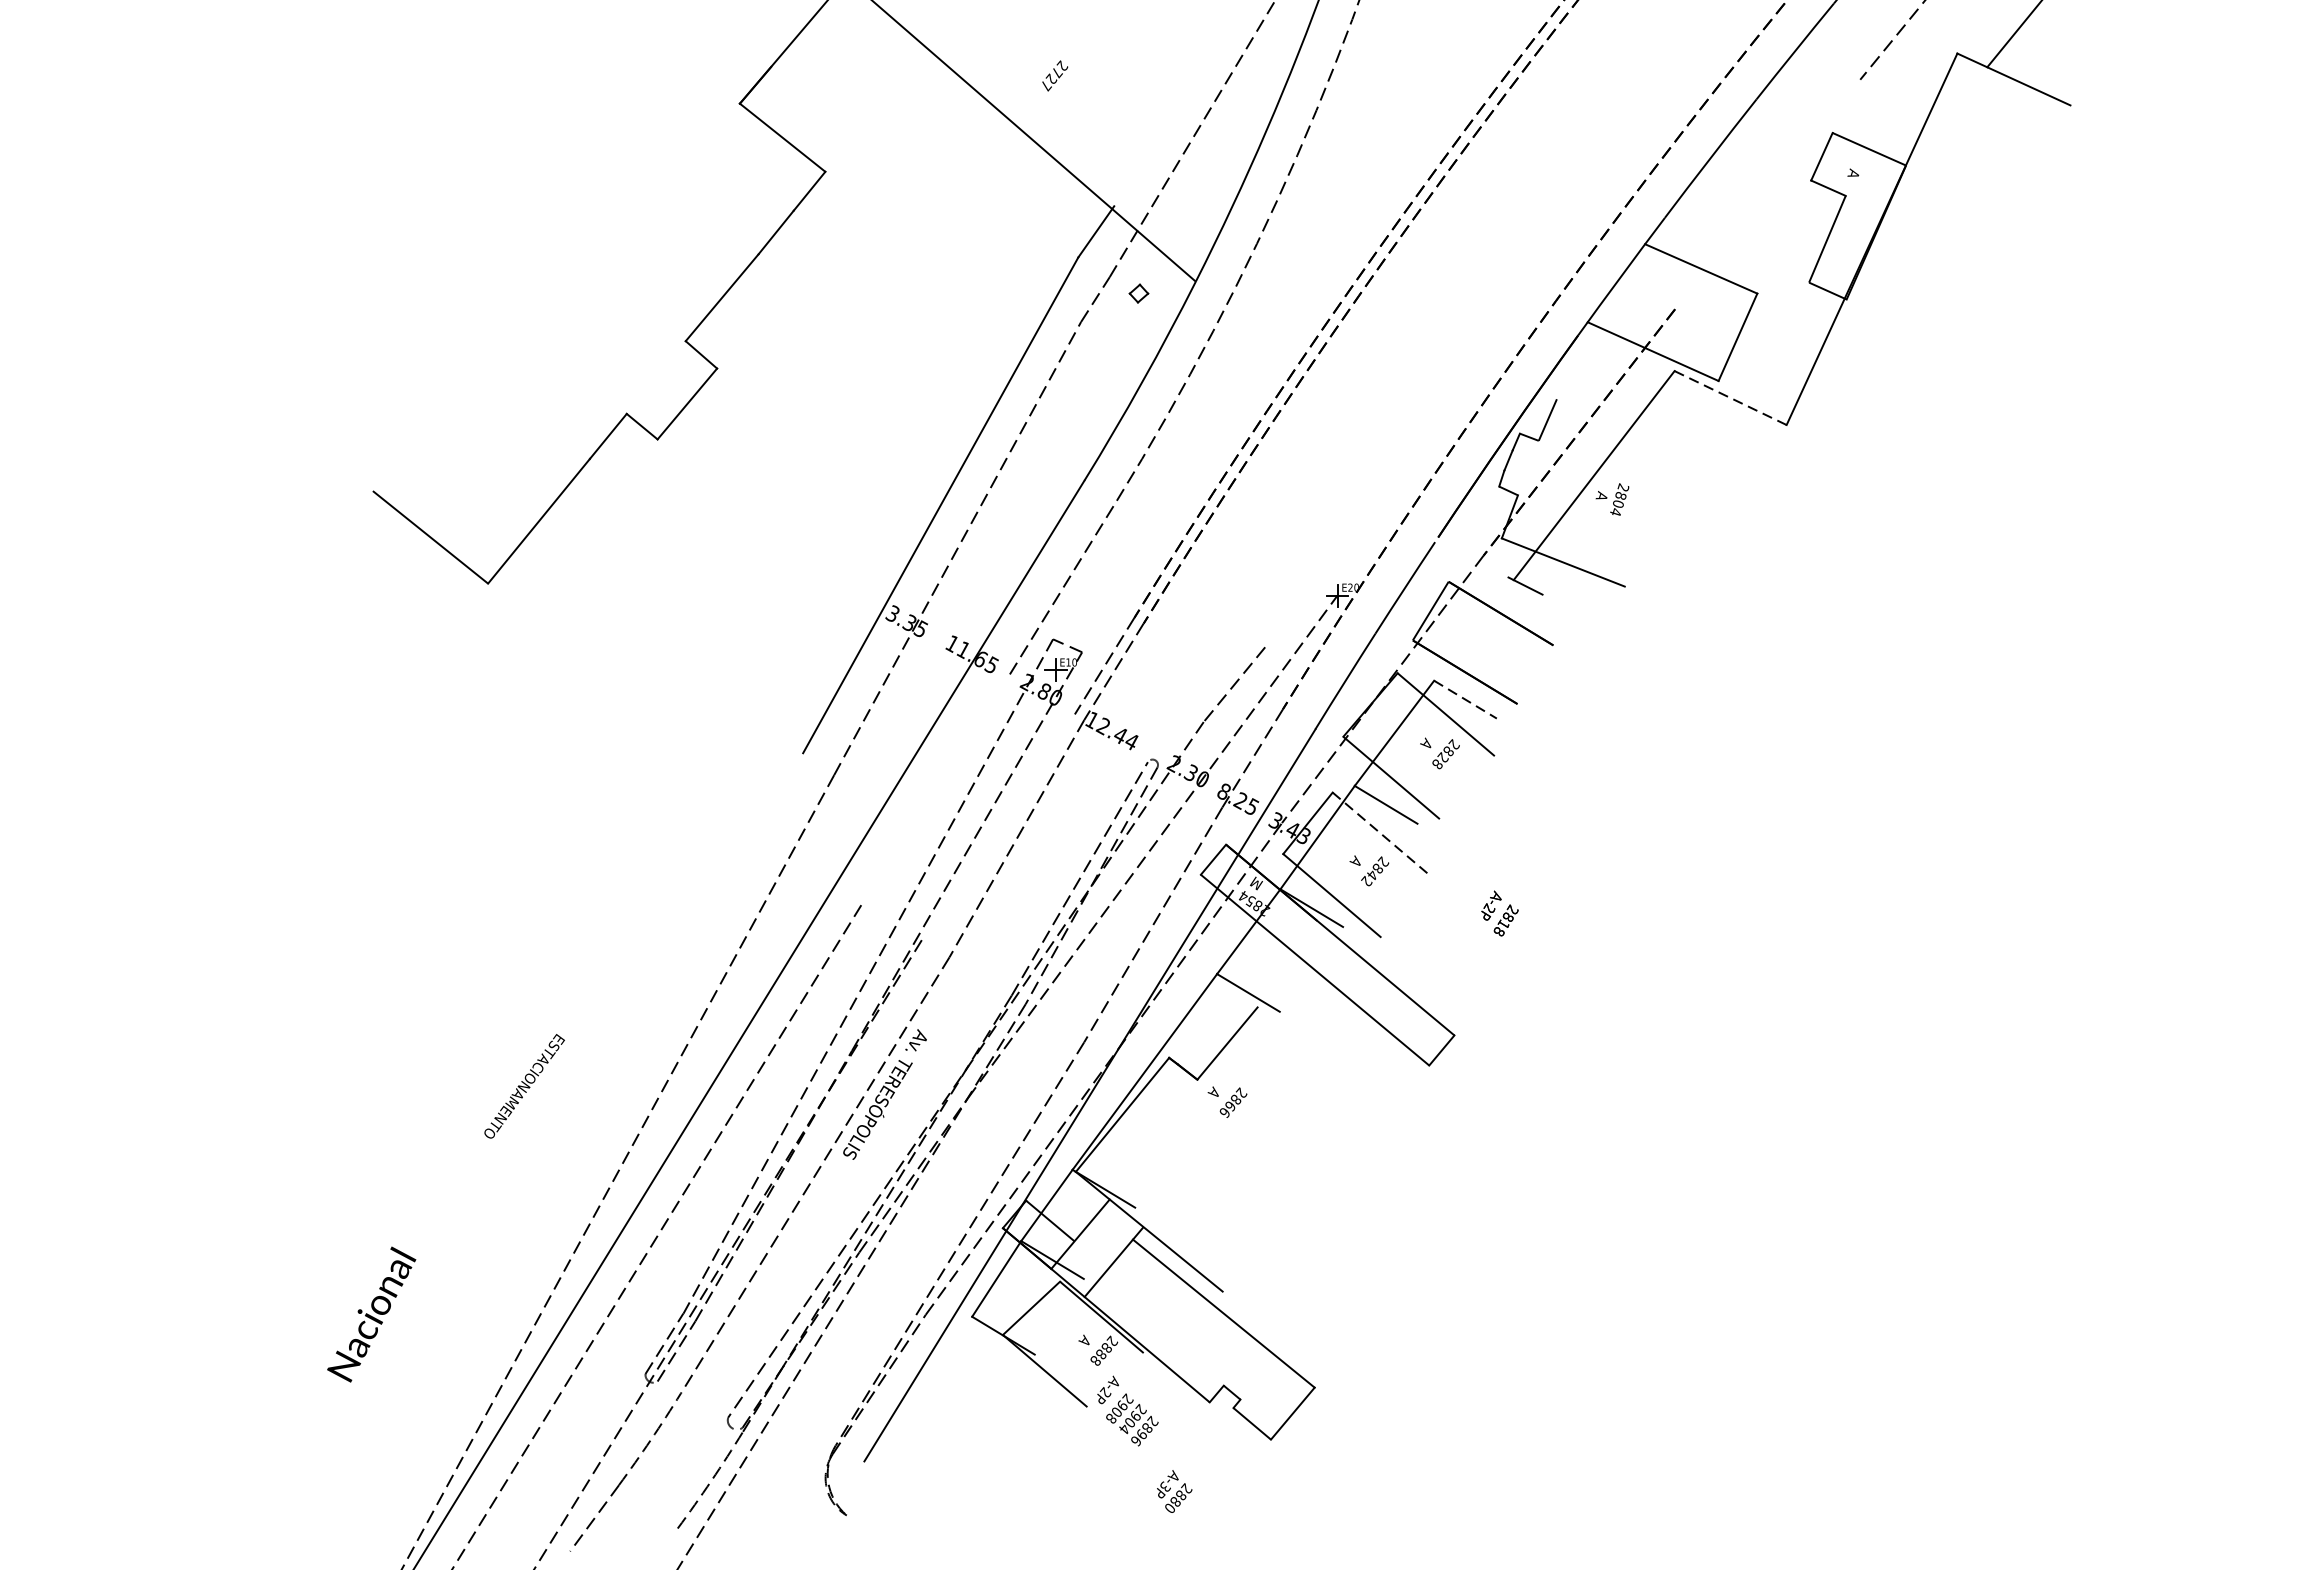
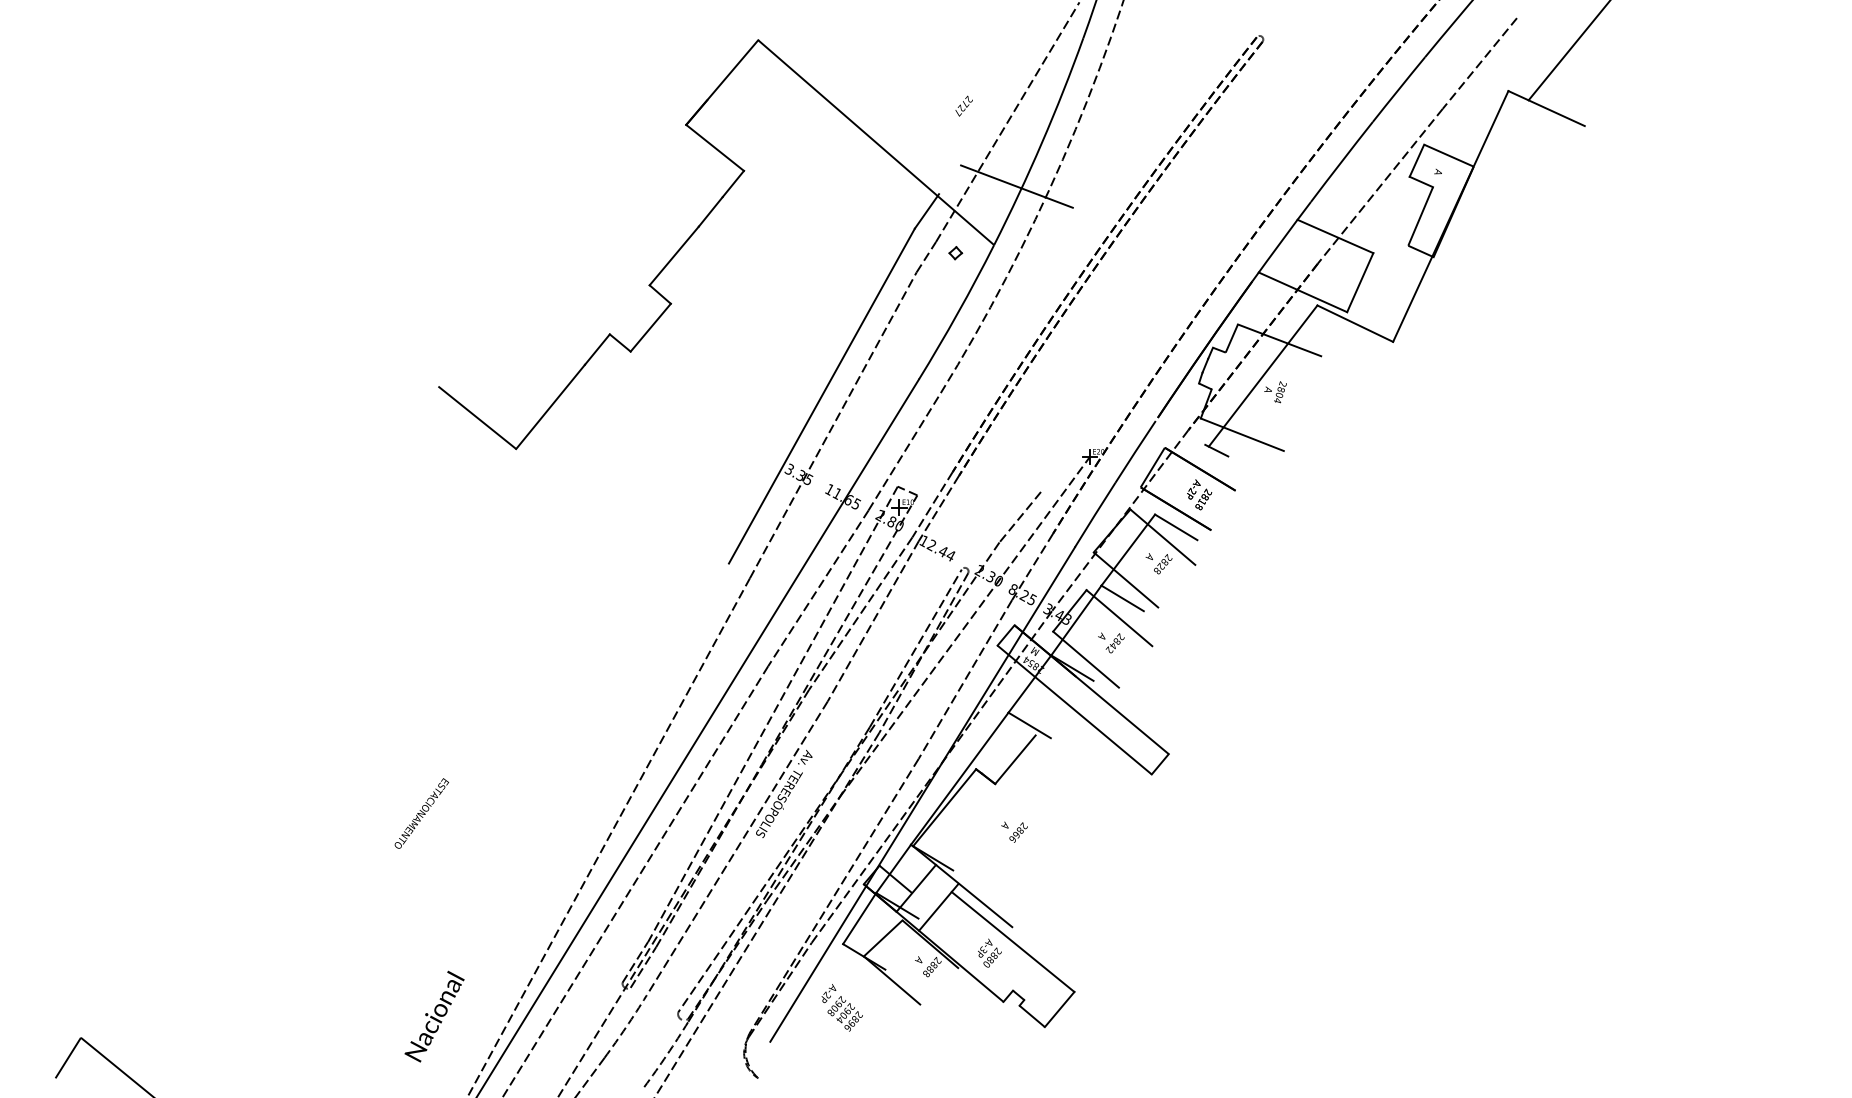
text: (1054, 74) -> (963, 105), moved
line: (1766, 193) -> (1379, 185), added
line: (1228, 194) -> (1016, 186), added
line: (1730, 397) -> (1355, 323), dashed -> solid
line: (1618, 422) -> (1279, 340), added
line: (1465, 699) -> (1176, 527), dashed -> solid
line: (935, 790) -> (818, 588), added
line: (997, 827) -> (860, 613), added
line: (1381, 834) -> (1119, 618), dashed -> solid
text: (1499, 913) -> (1199, 494), moved
text: (524, 1086) -> (421, 813), moved
text: (1227, 1101) -> (1014, 831), moved
text: (371, 1314) -> (434, 1016), moved
text: (1126, 1410) -> (841, 1007), moved
text: (1174, 1490) -> (989, 952), moved

